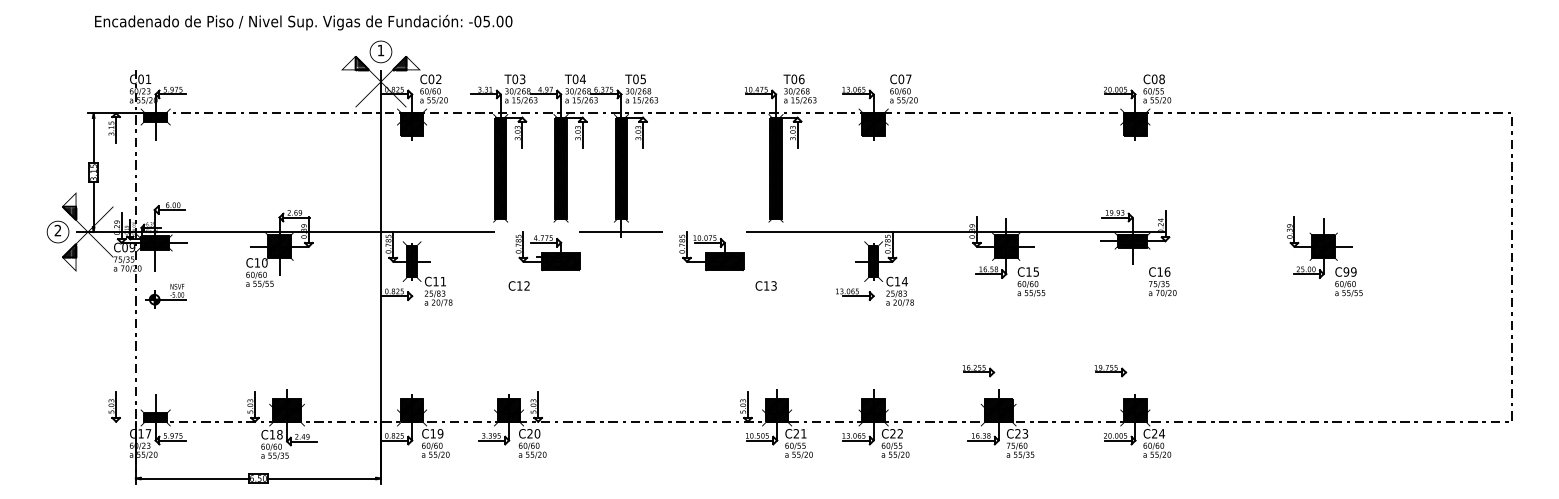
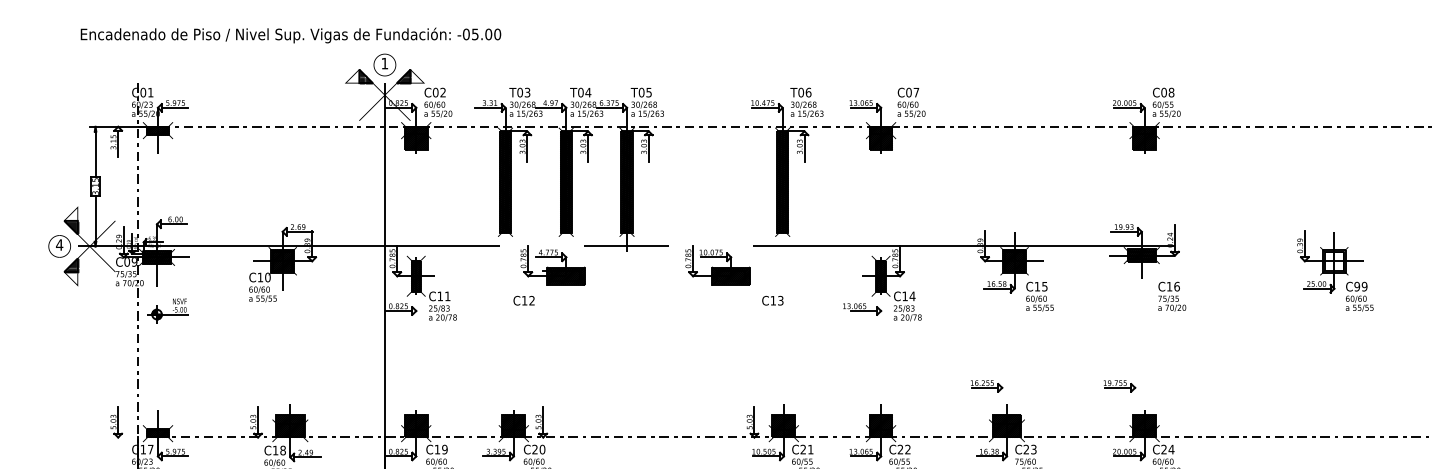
text: (303, 22) -> (290, 35), moved
text: (57, 230) -> (59, 244), 2 -> 4
hatch: (1323, 246) -> (1334, 260), removed

